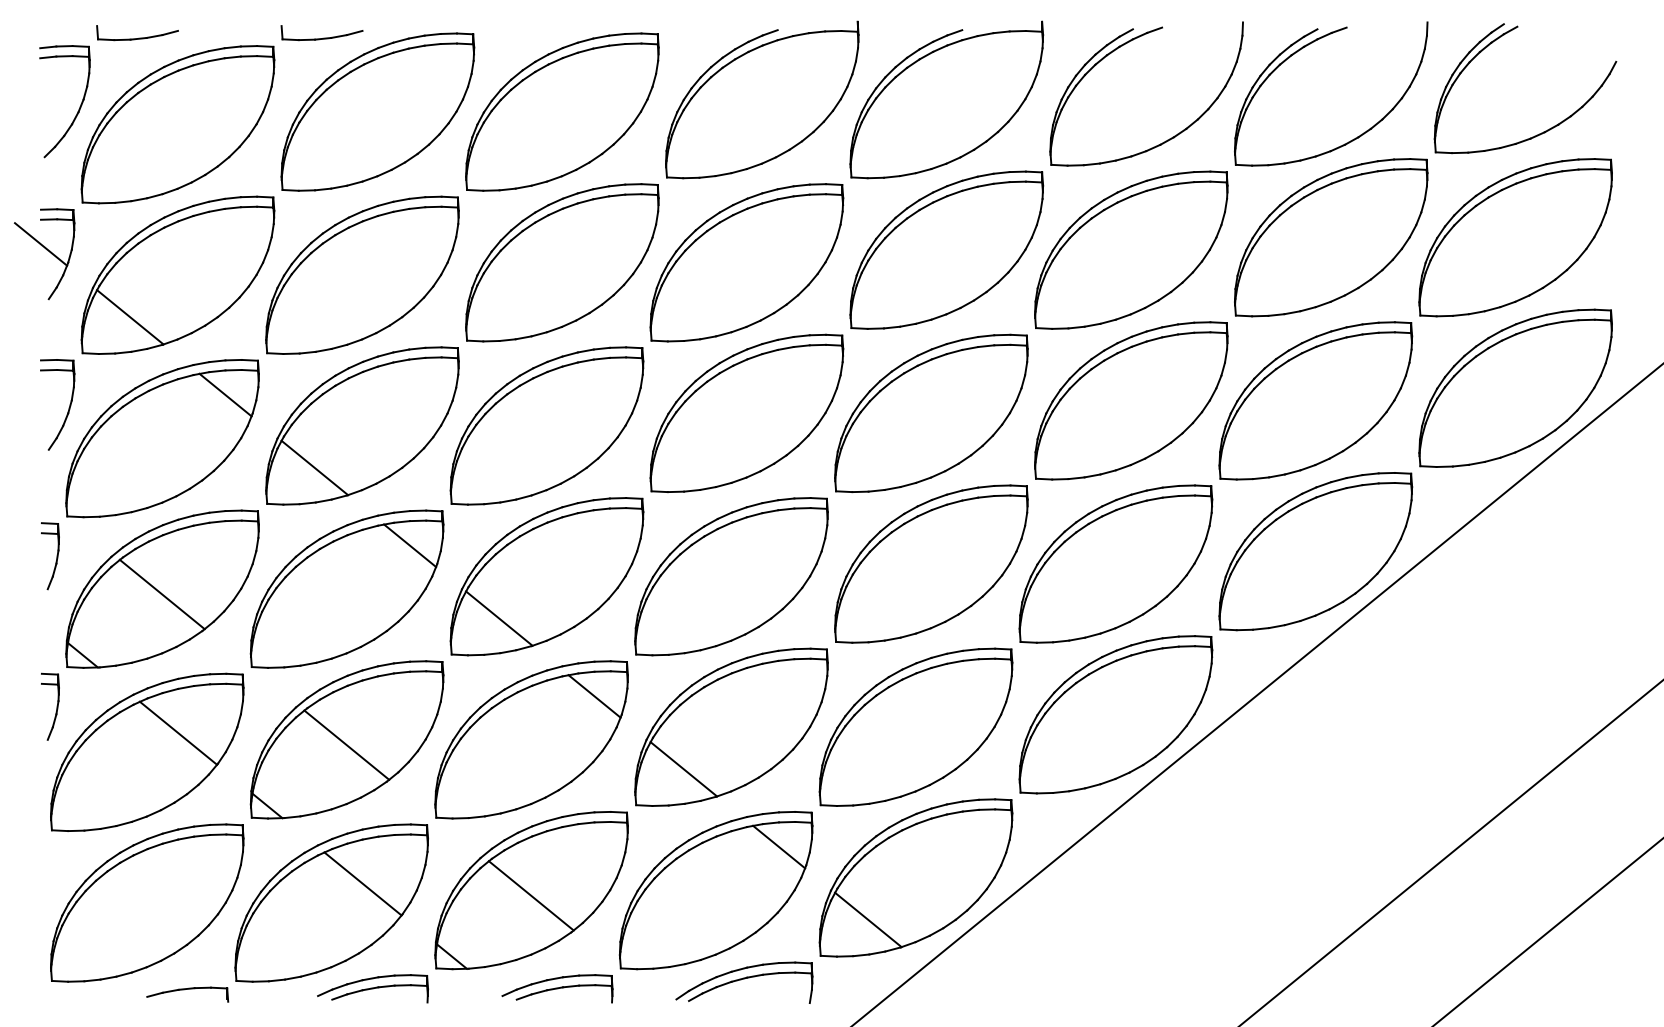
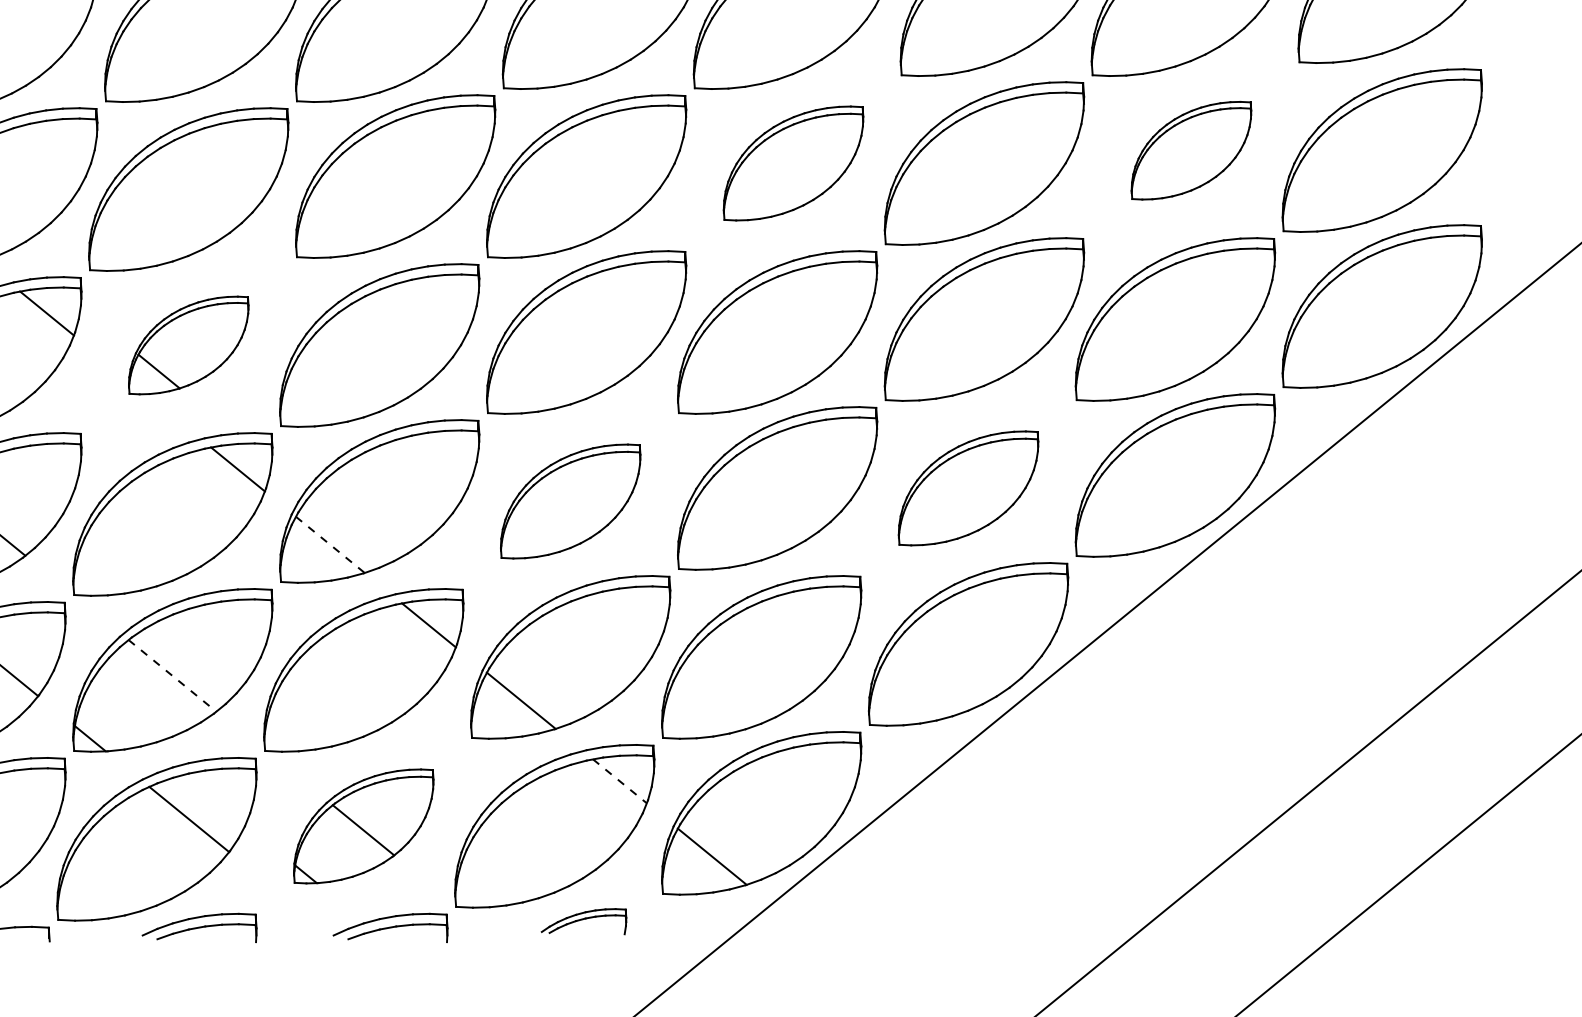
part: (1331, 237) -> (1191, 150), size x0.6
part: (946, 249) -> (793, 162), size x0.7
part: (362, 425) -> (188, 344), size x0.6
part: (1115, 563) -> (968, 487), size x0.7
part: (731, 576) -> (570, 501), size x0.7
line: (499, 618) -> (330, 544), solid -> dashed
line: (346, 745) -> (172, 676), solid -> dashed
line: (779, 847) -> (620, 781), solid -> dashed
part: (531, 890) -> (363, 826), size x0.7
part: (744, 982) -> (584, 921), size x0.6

